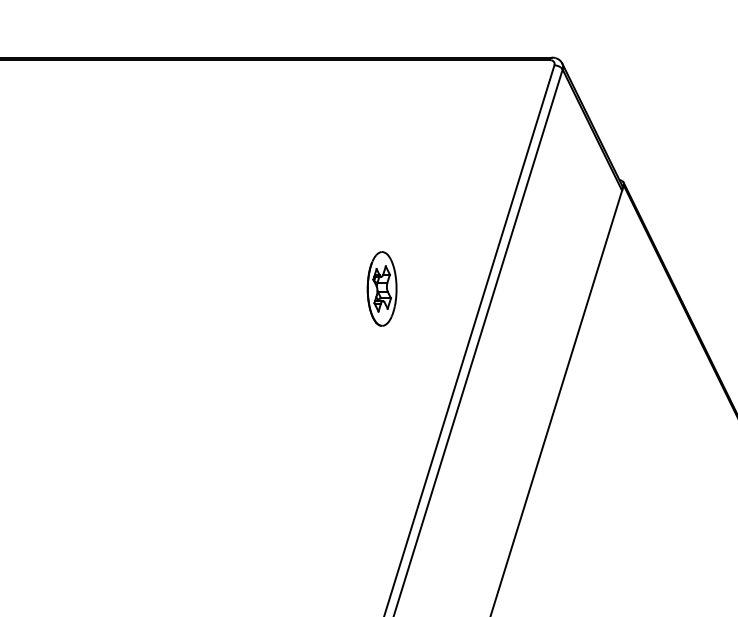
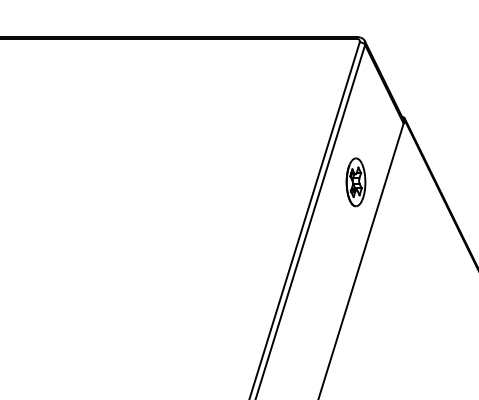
part: (381, 289) -> (355, 182), moved

